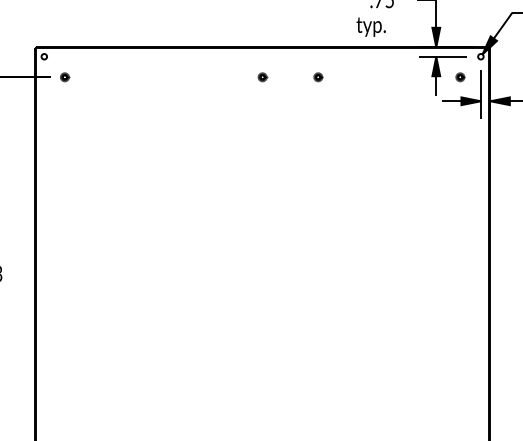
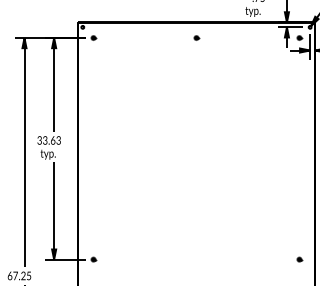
part: (318, 76) -> (225, 37), removed

